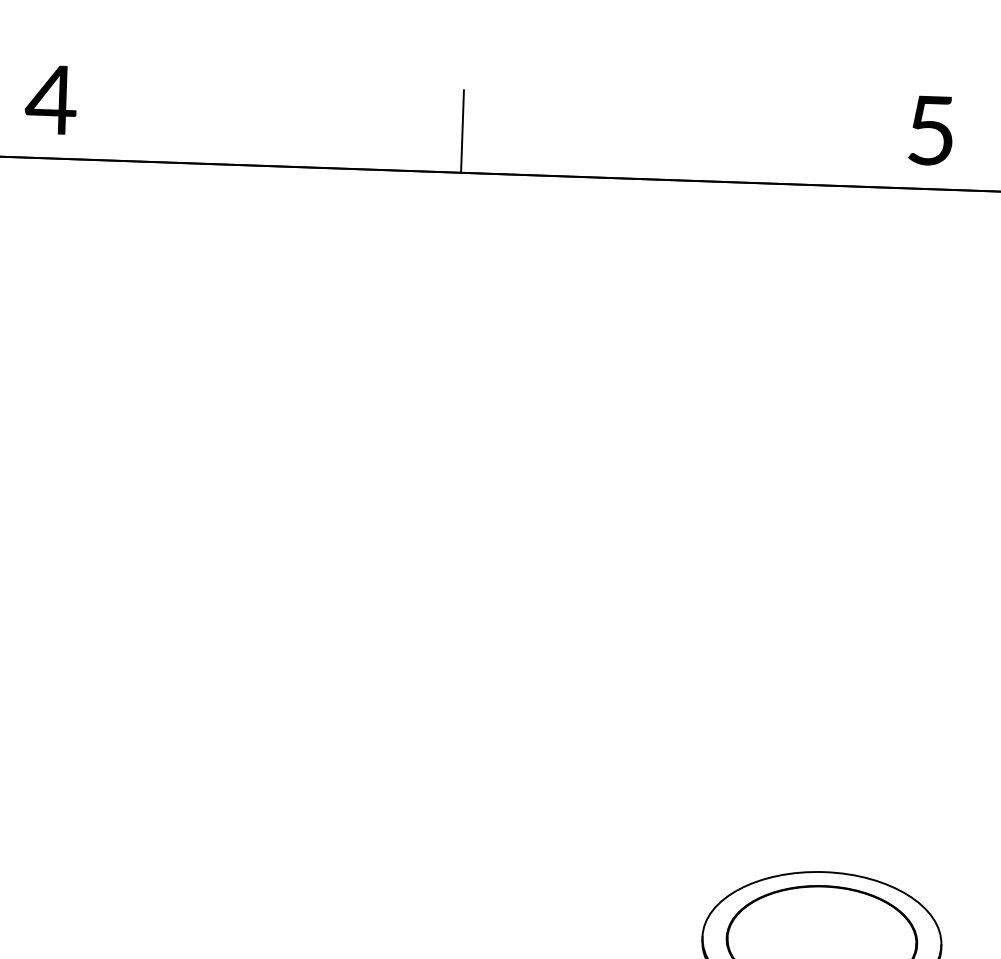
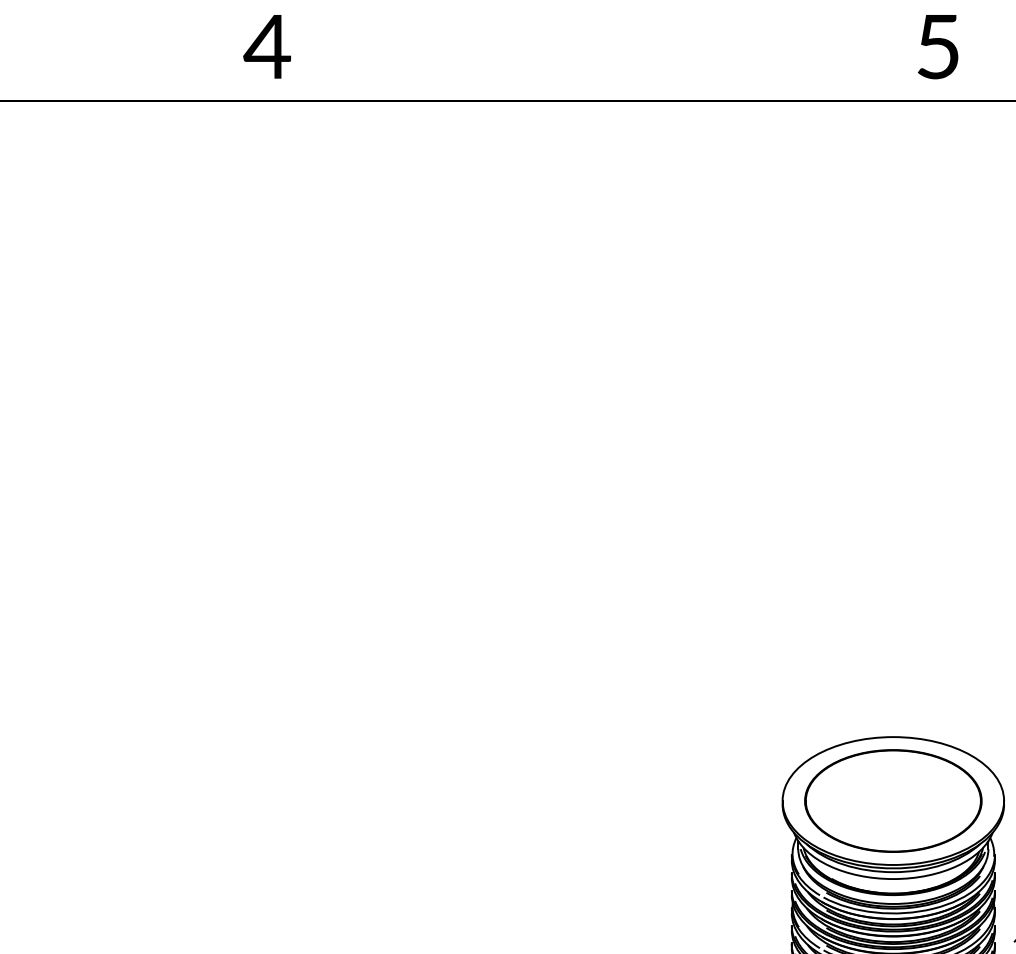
text: (50, 99) -> (266, 46), moved
line: (462, 131) -> (534, 62), removed
text: (931, 131) -> (938, 47), moved

